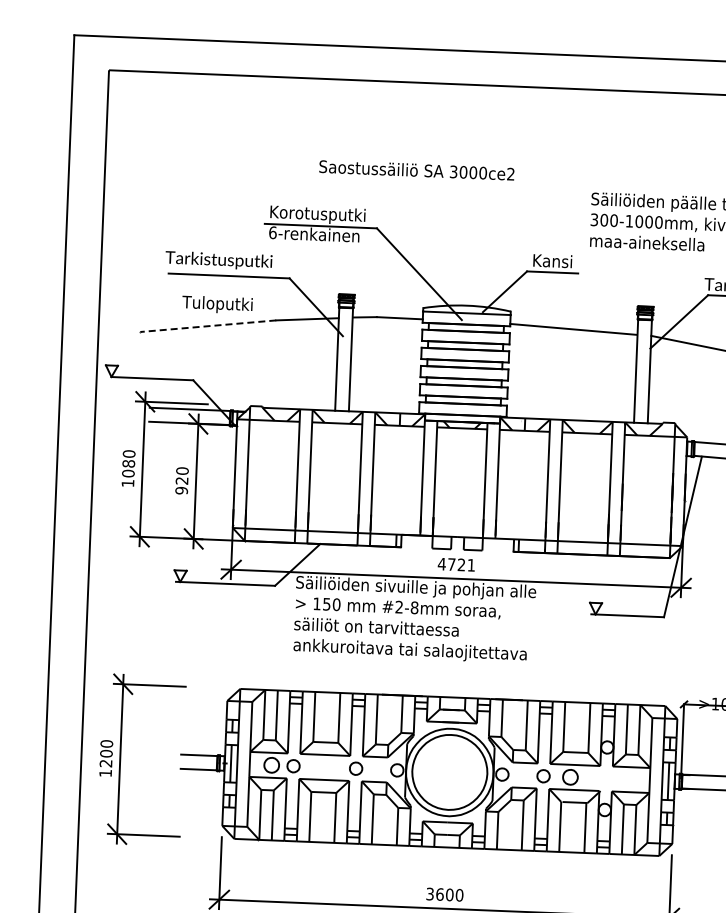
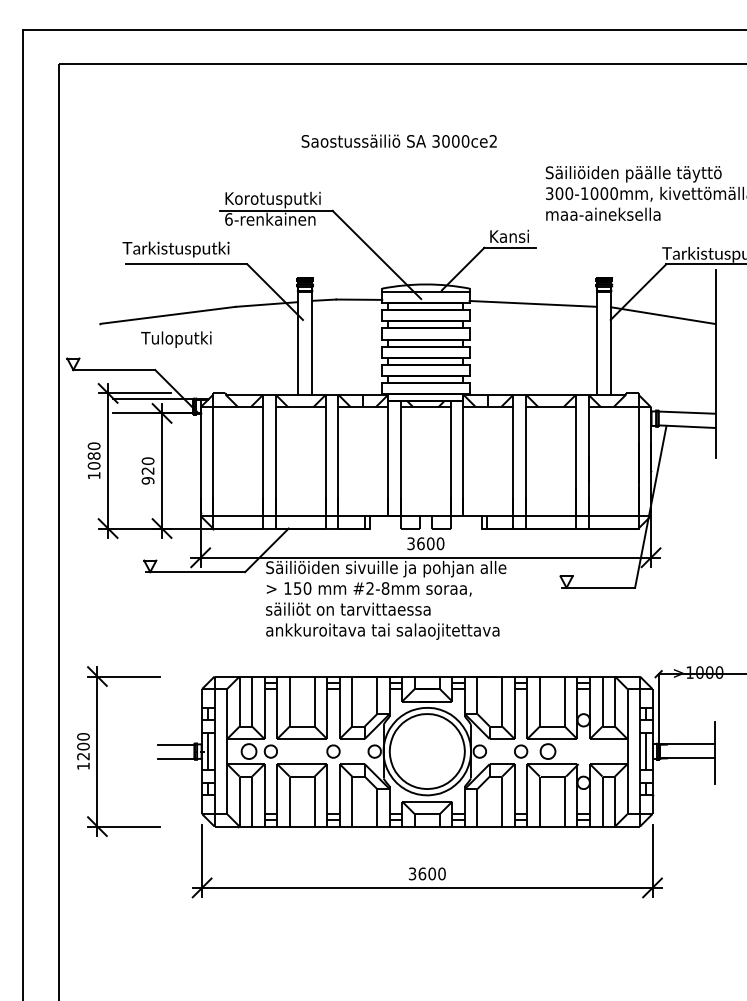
text: (416, 169) -> (398, 140), moved
text: (217, 304) -> (176, 339), moved
line: (207, 326) -> (167, 315), dashed -> solid
text: (456, 564) -> (425, 543), 4721 -> 3600

